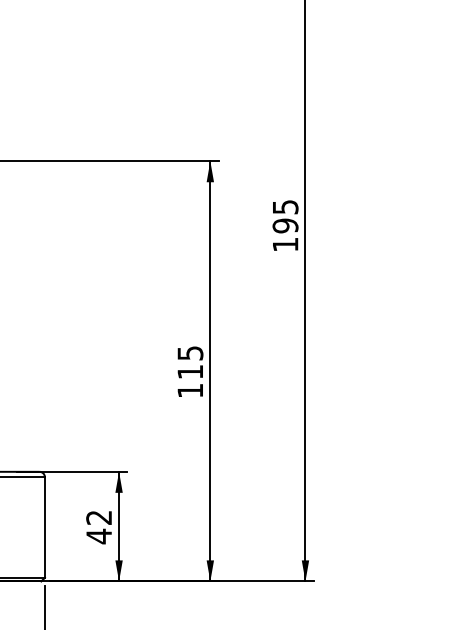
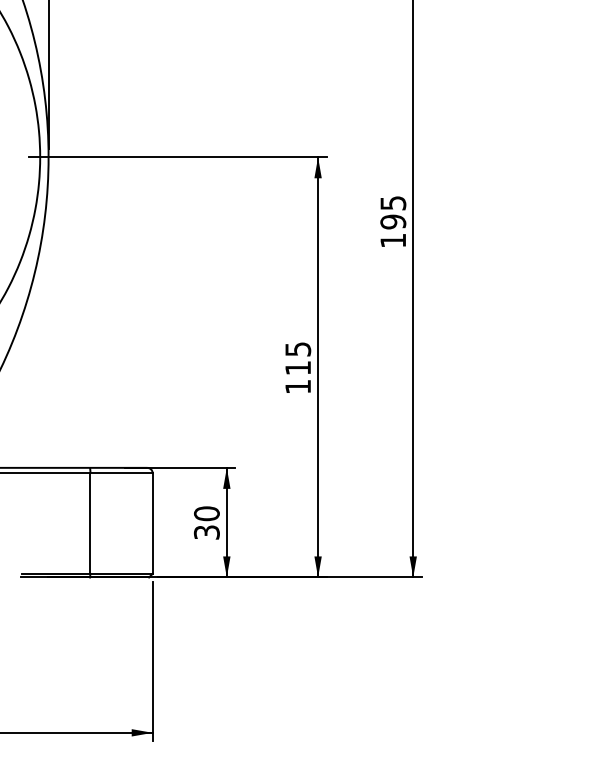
text: (98, 527) -> (206, 523), 42 -> 30

